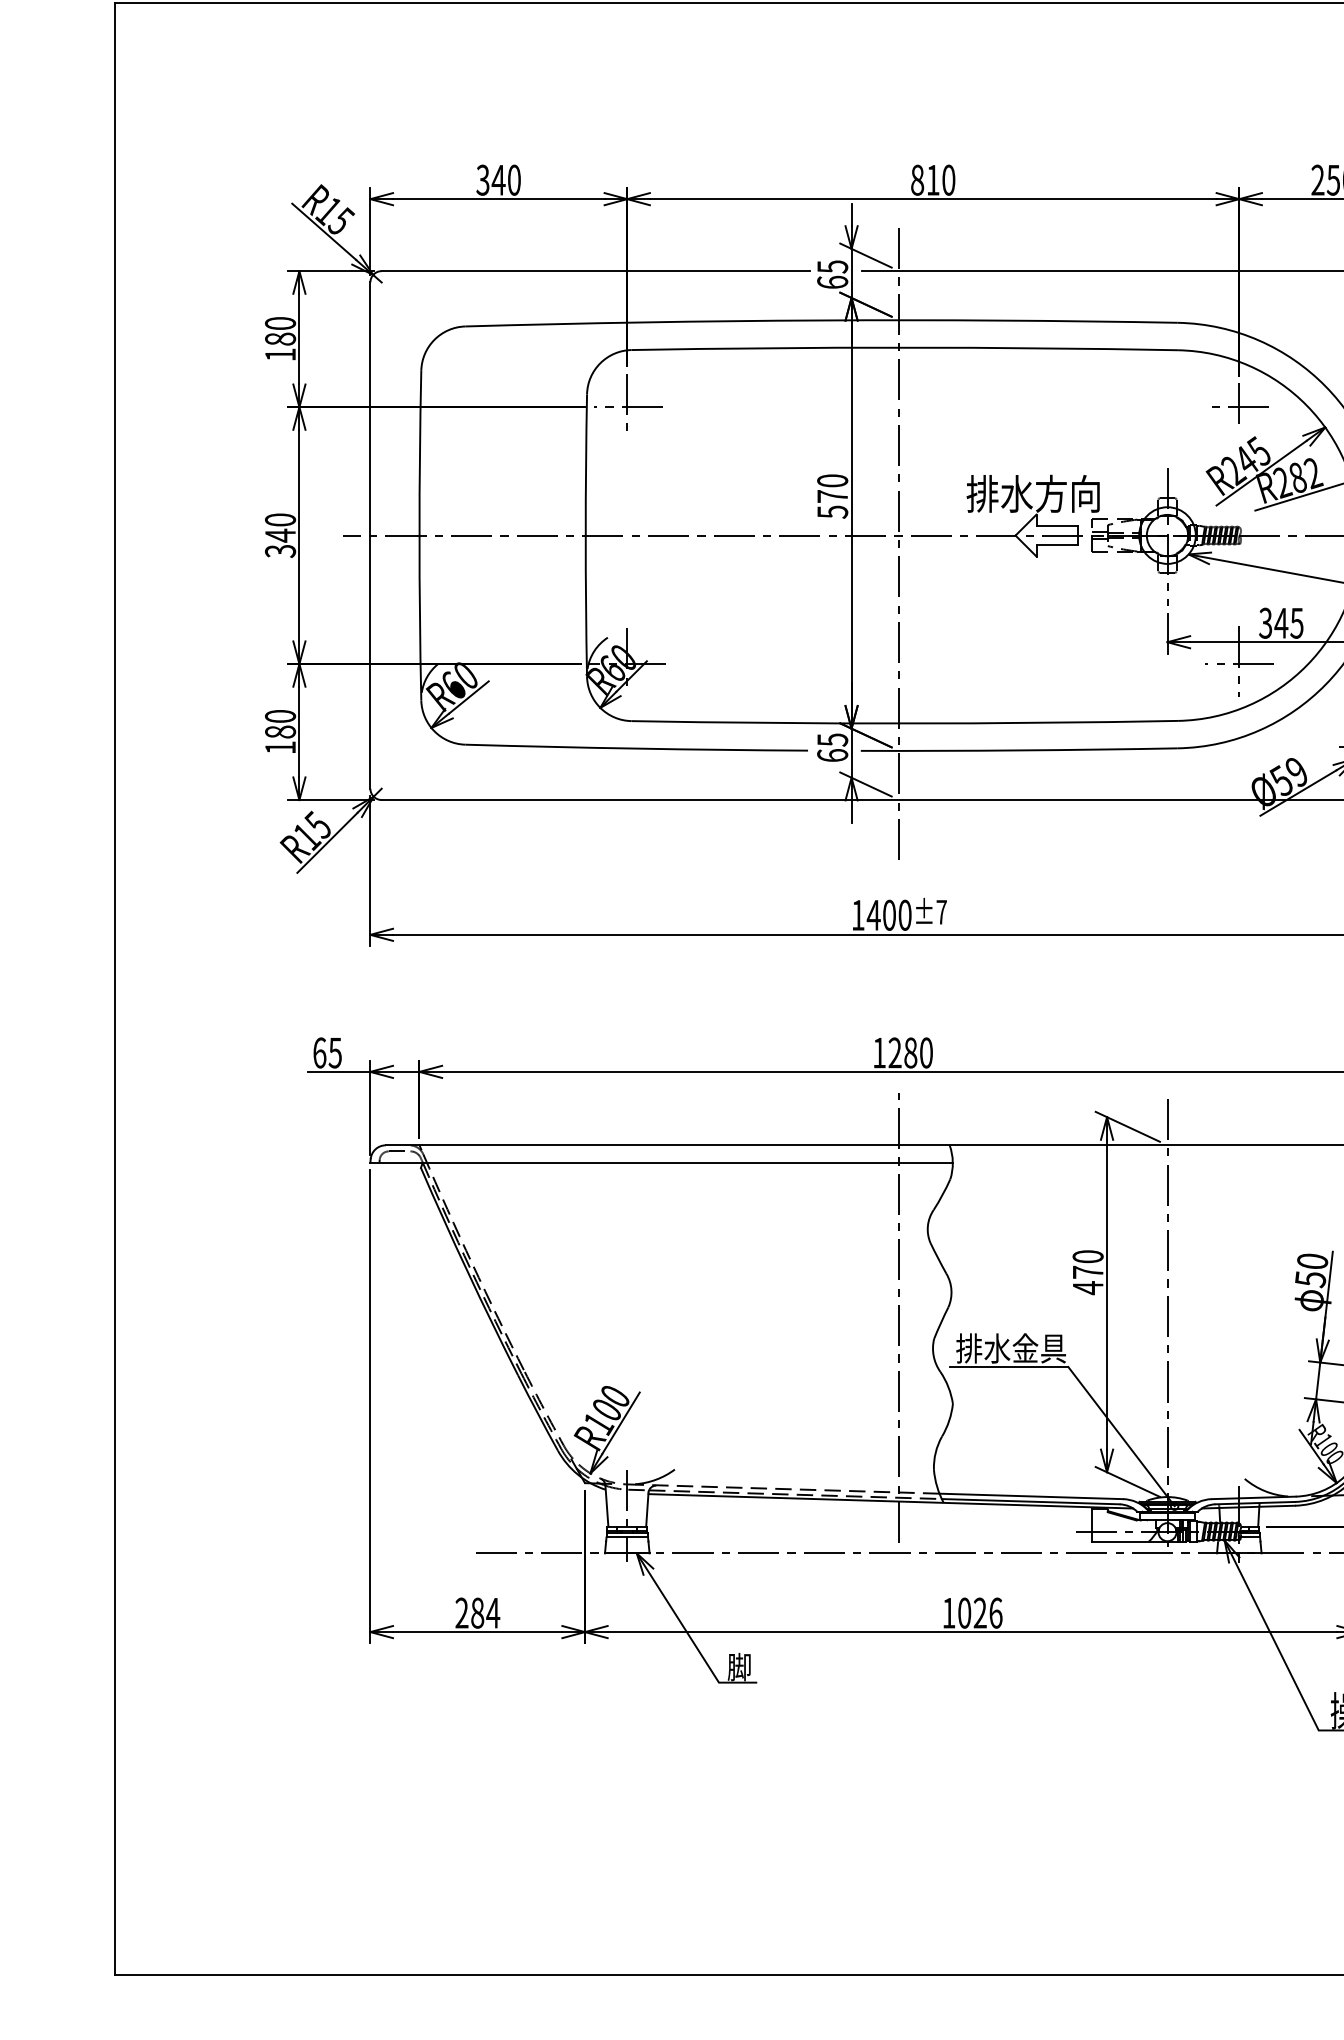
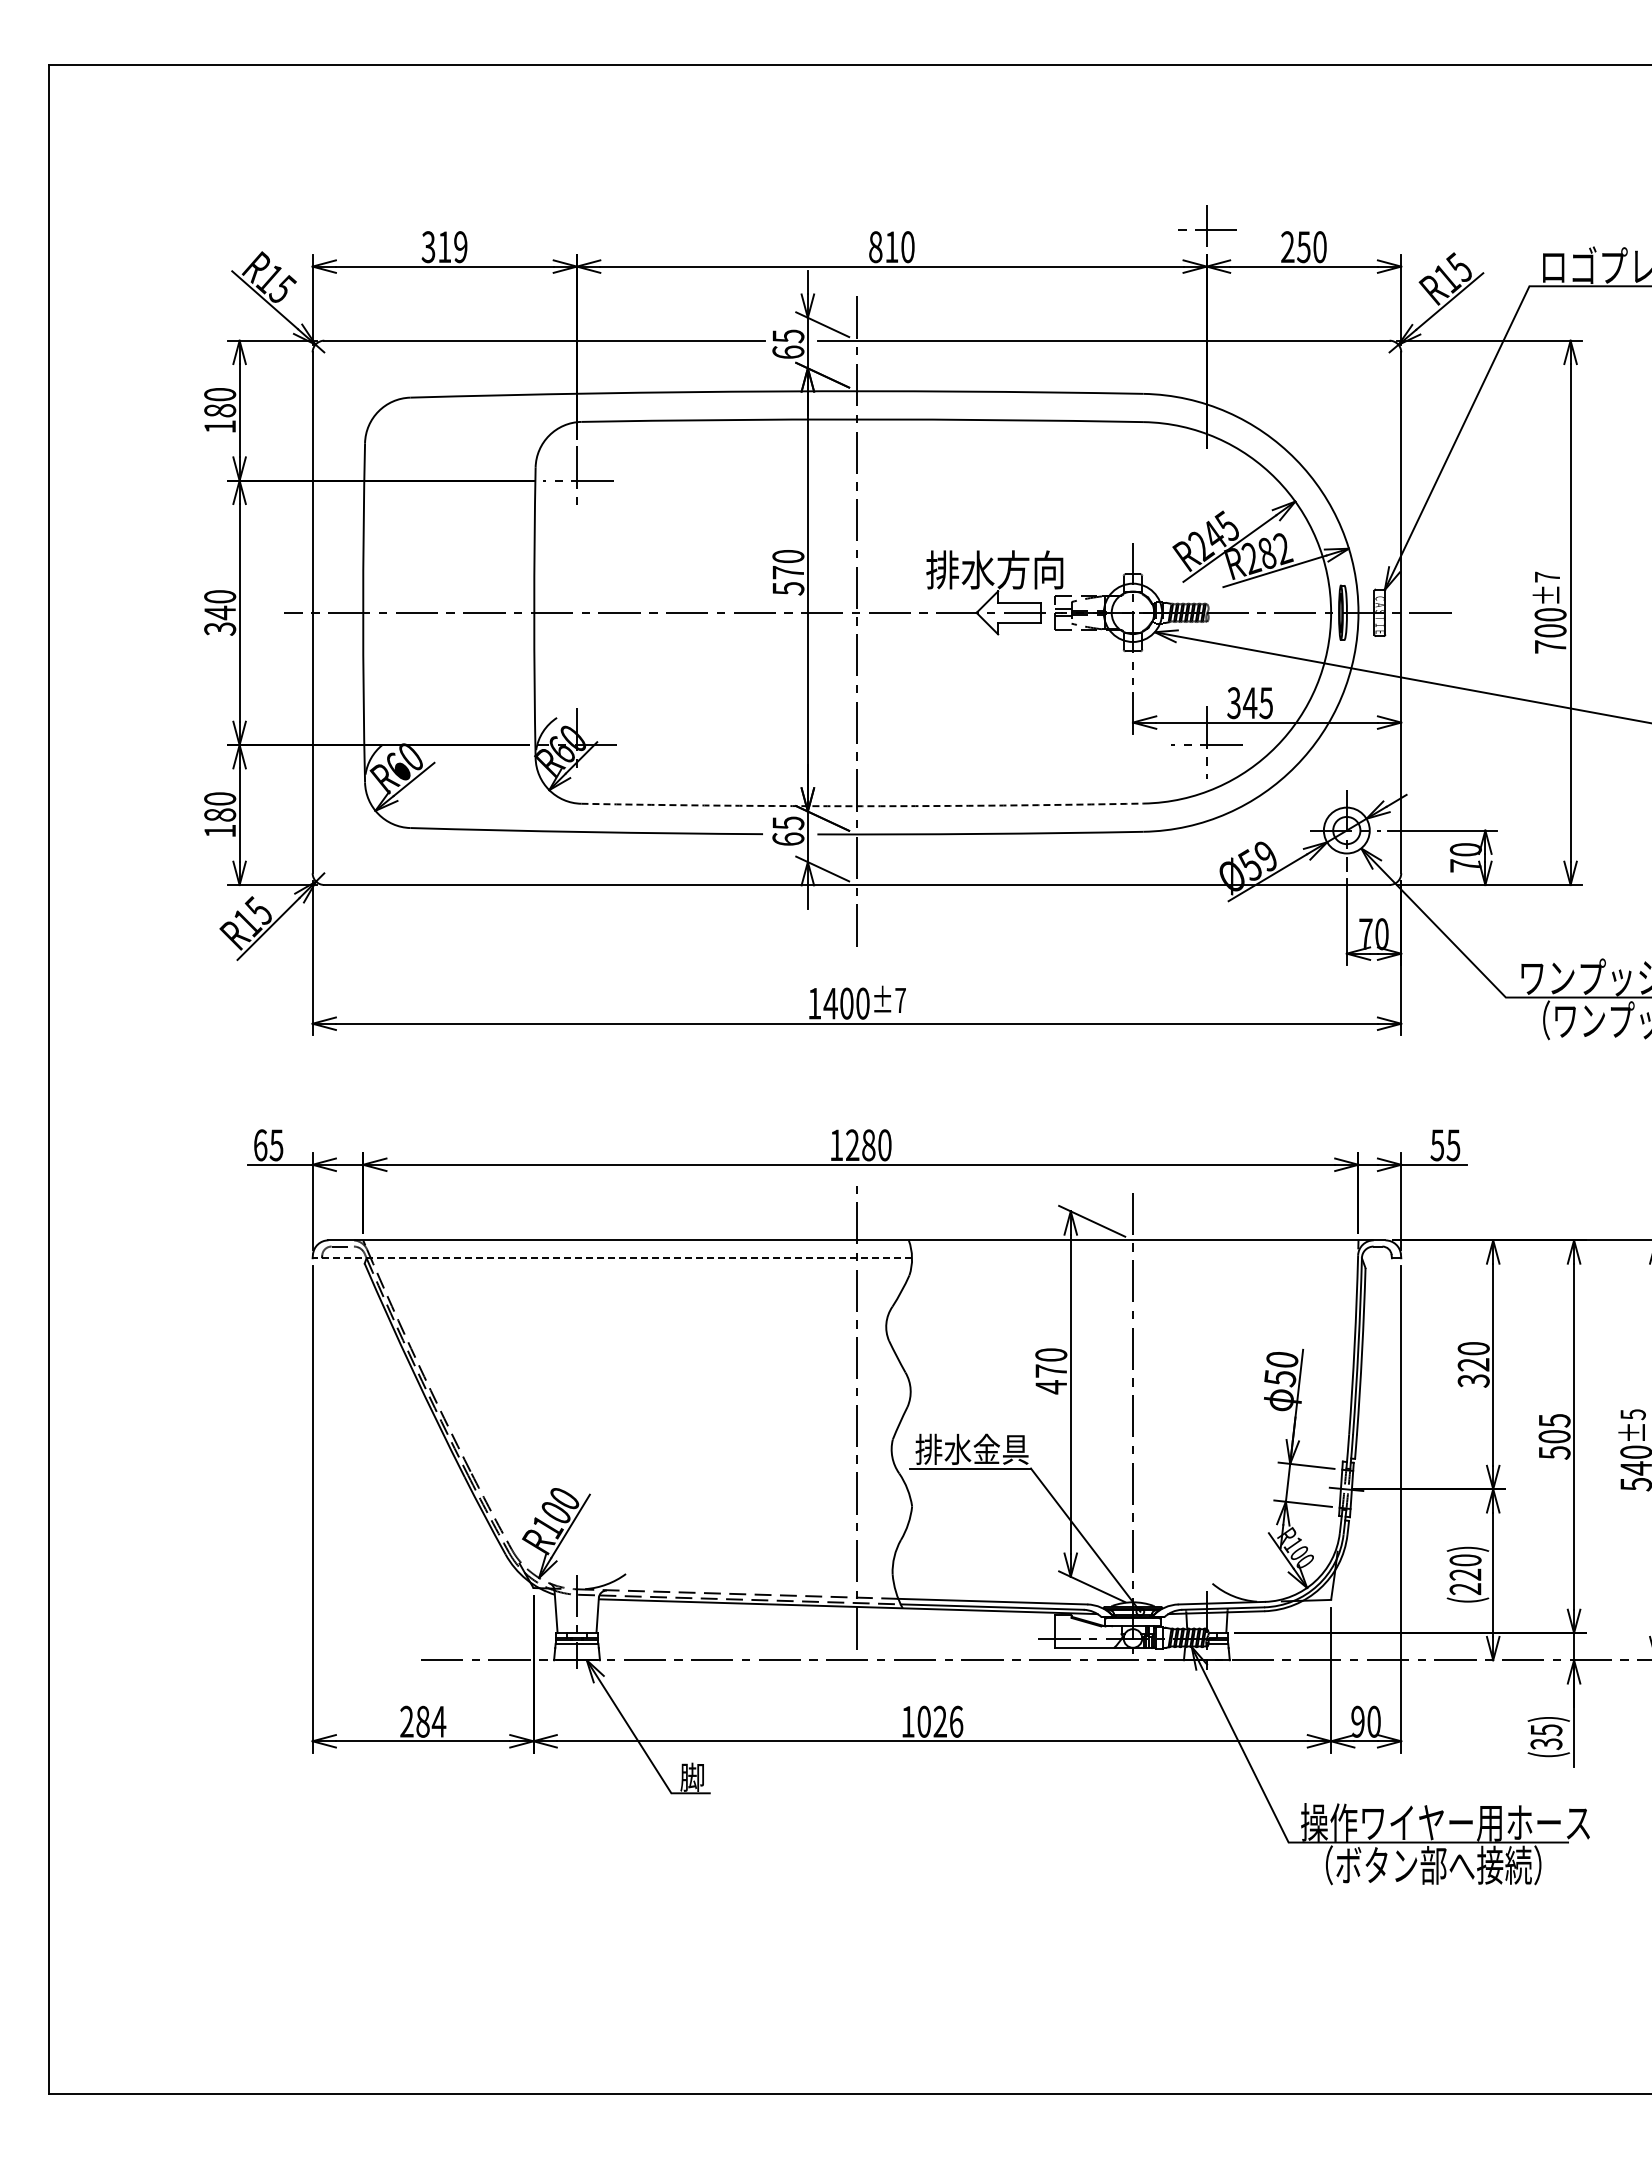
text: (506, 180) -> (452, 247), 340 -> 319
part: (1239, 403) -> (1207, 225), moved
arc: (904, 723) -> (862, 806), solid -> dashed
line: (661, 1162) -> (612, 1258), solid -> dashed

